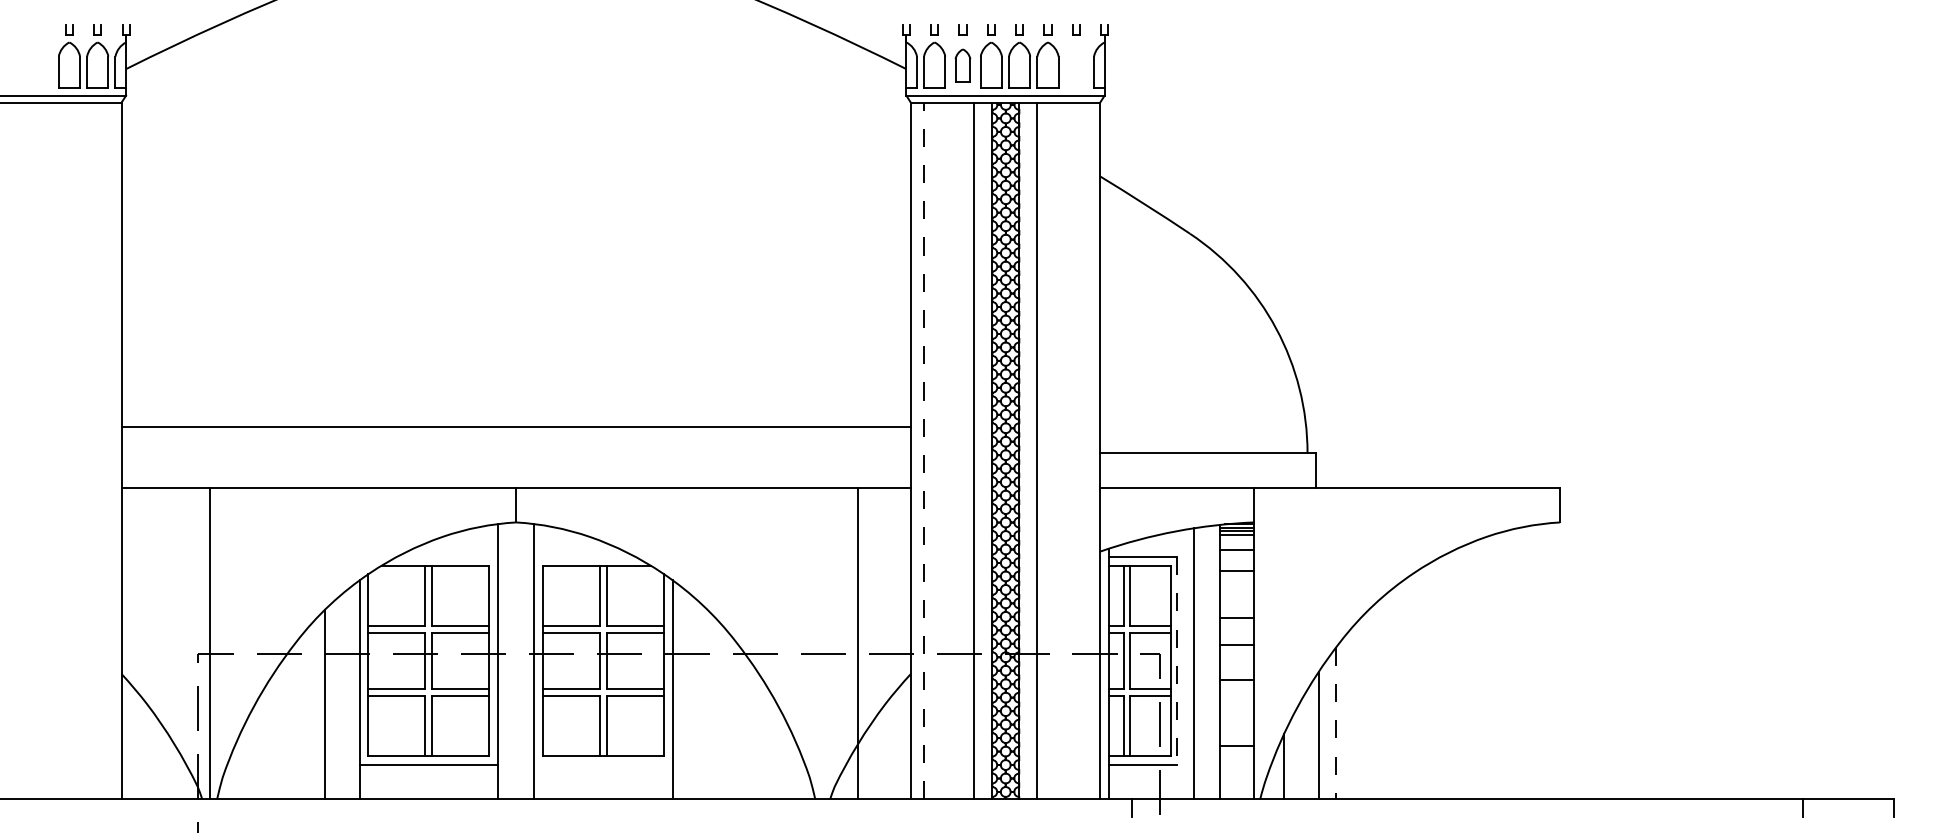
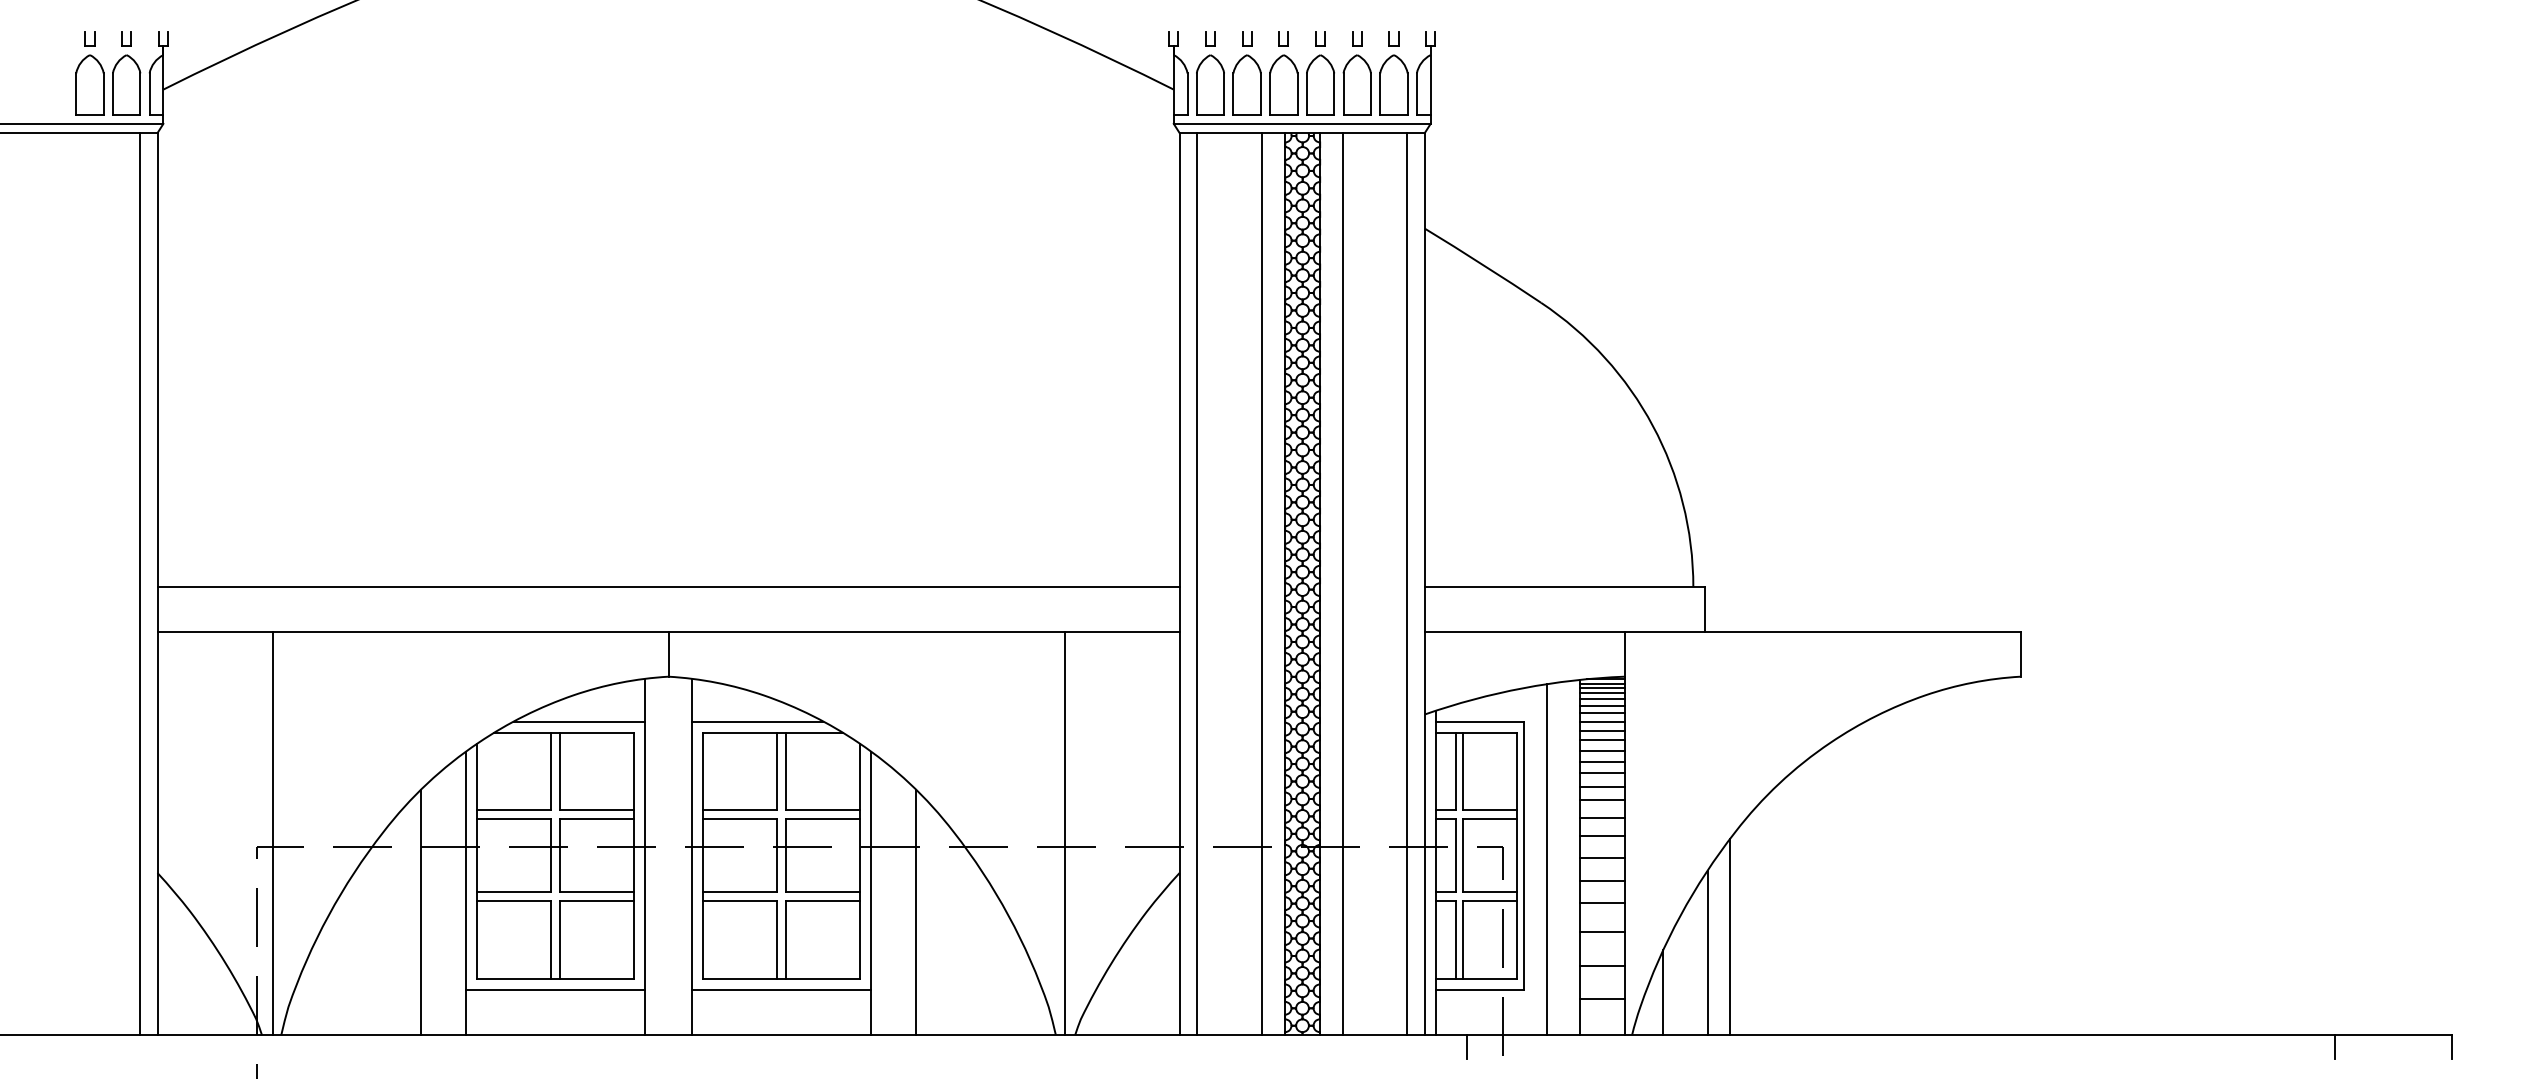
part: (962, 65) -> (1246, 84), size x1.43
part: (1075, 65) -> (1393, 84), added
line: (516, 427) -> (668, 587), moved
line: (924, 450) -> (1197, 583), dashed -> solid
line: (108, 451) -> (140, 584), added
line: (1086, 451) -> (1407, 584), added
line: (1236, 540) -> (1601, 699), added
line: (1236, 545) -> (1601, 706), added
line: (446, 557) -> (578, 721), added
line: (584, 557) -> (757, 721), added
line: (1236, 557) -> (1601, 721), added
line: (1236, 563) -> (1601, 730), added
line: (1236, 579) -> (1601, 750), added
line: (1236, 588) -> (1601, 762), added
line: (1236, 597) -> (1601, 773), added
line: (1236, 607) -> (1601, 786), added
line: (1236, 631) -> (1601, 818), added
line: (858, 643) -> (1064, 833), moved
line: (1177, 661) -> (1524, 856), dashed -> solid
line: (1236, 662) -> (1601, 858), added
line: (1236, 697) -> (1601, 903), added
line: (707, 704) -> (916, 912), added
line: (1236, 719) -> (1601, 932), added
line: (1335, 723) -> (1729, 937), dashed -> solid
line: (603, 764) -> (781, 990), added
line: (1236, 770) -> (1601, 998), added

